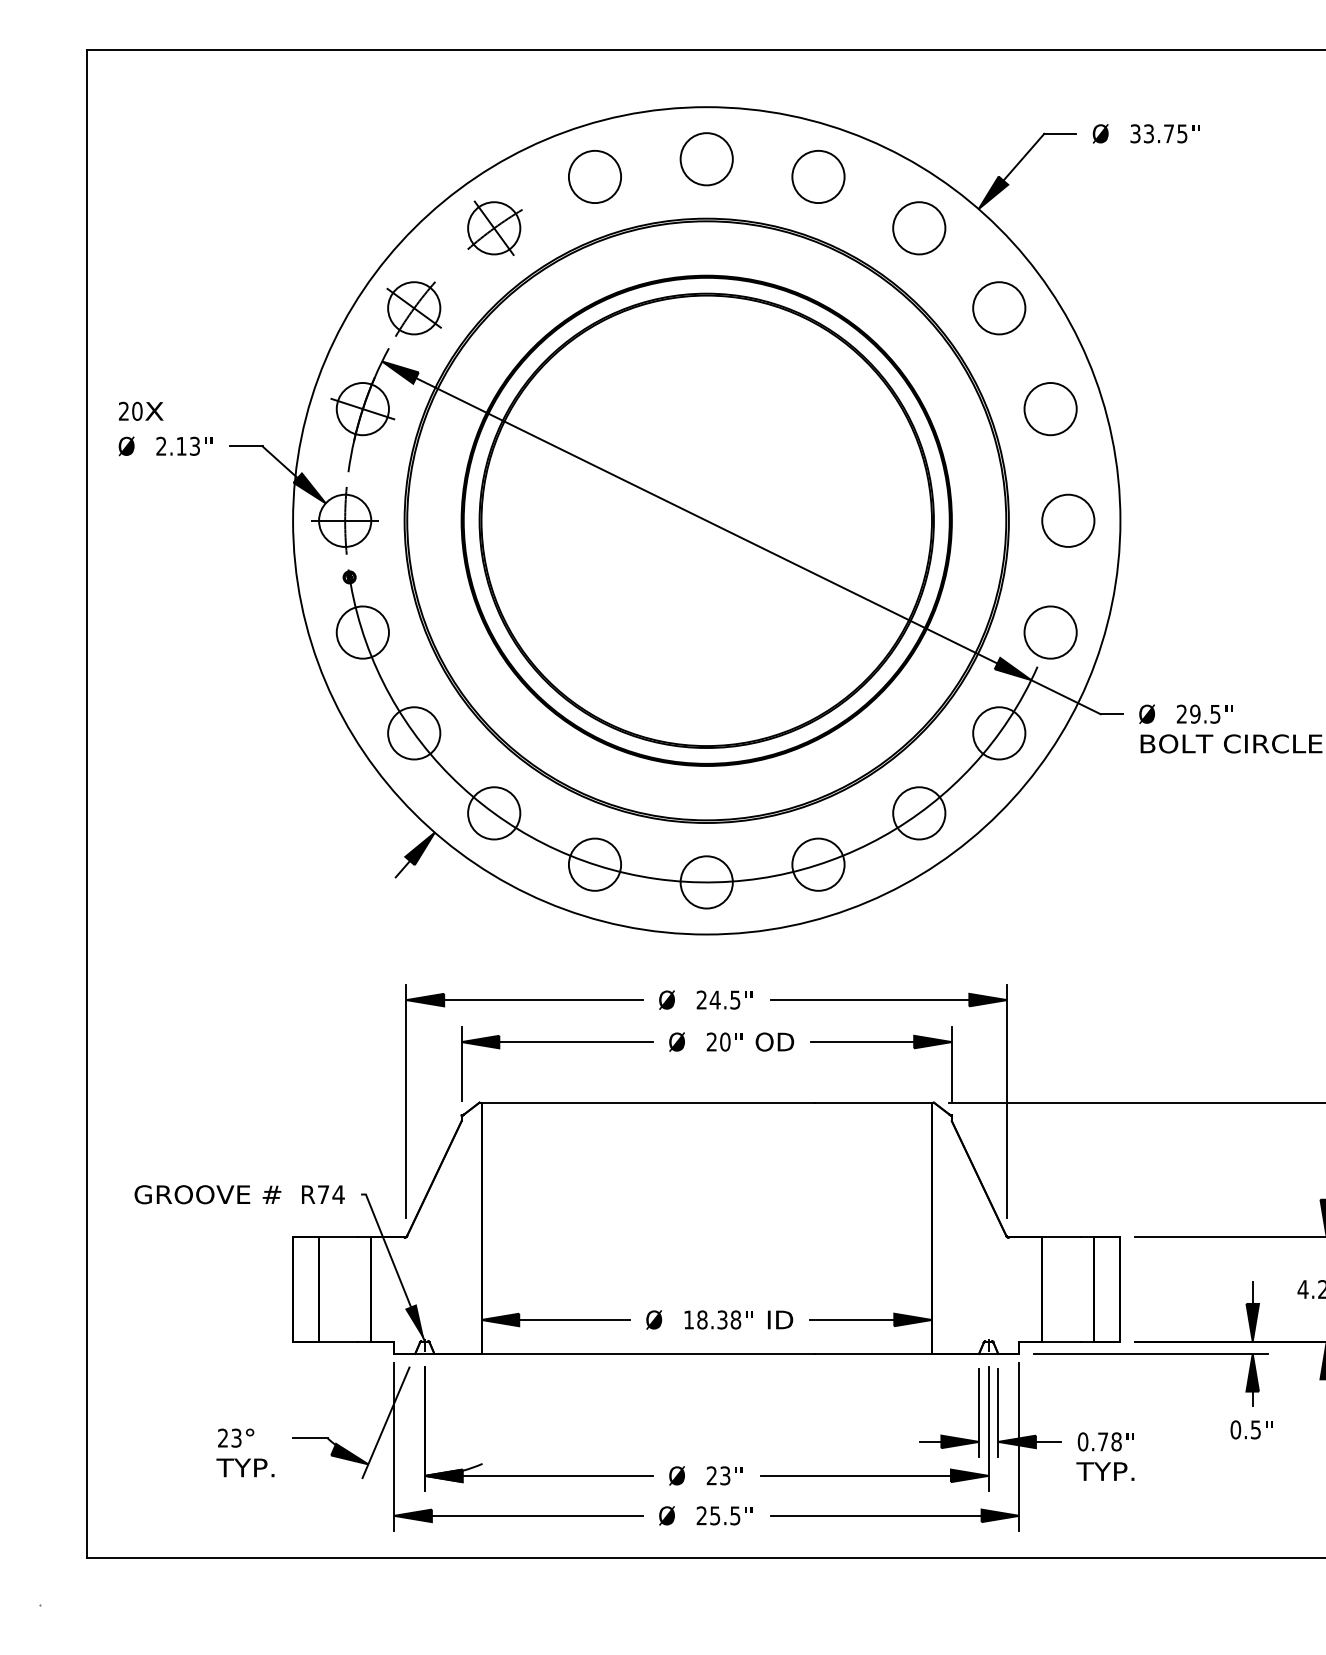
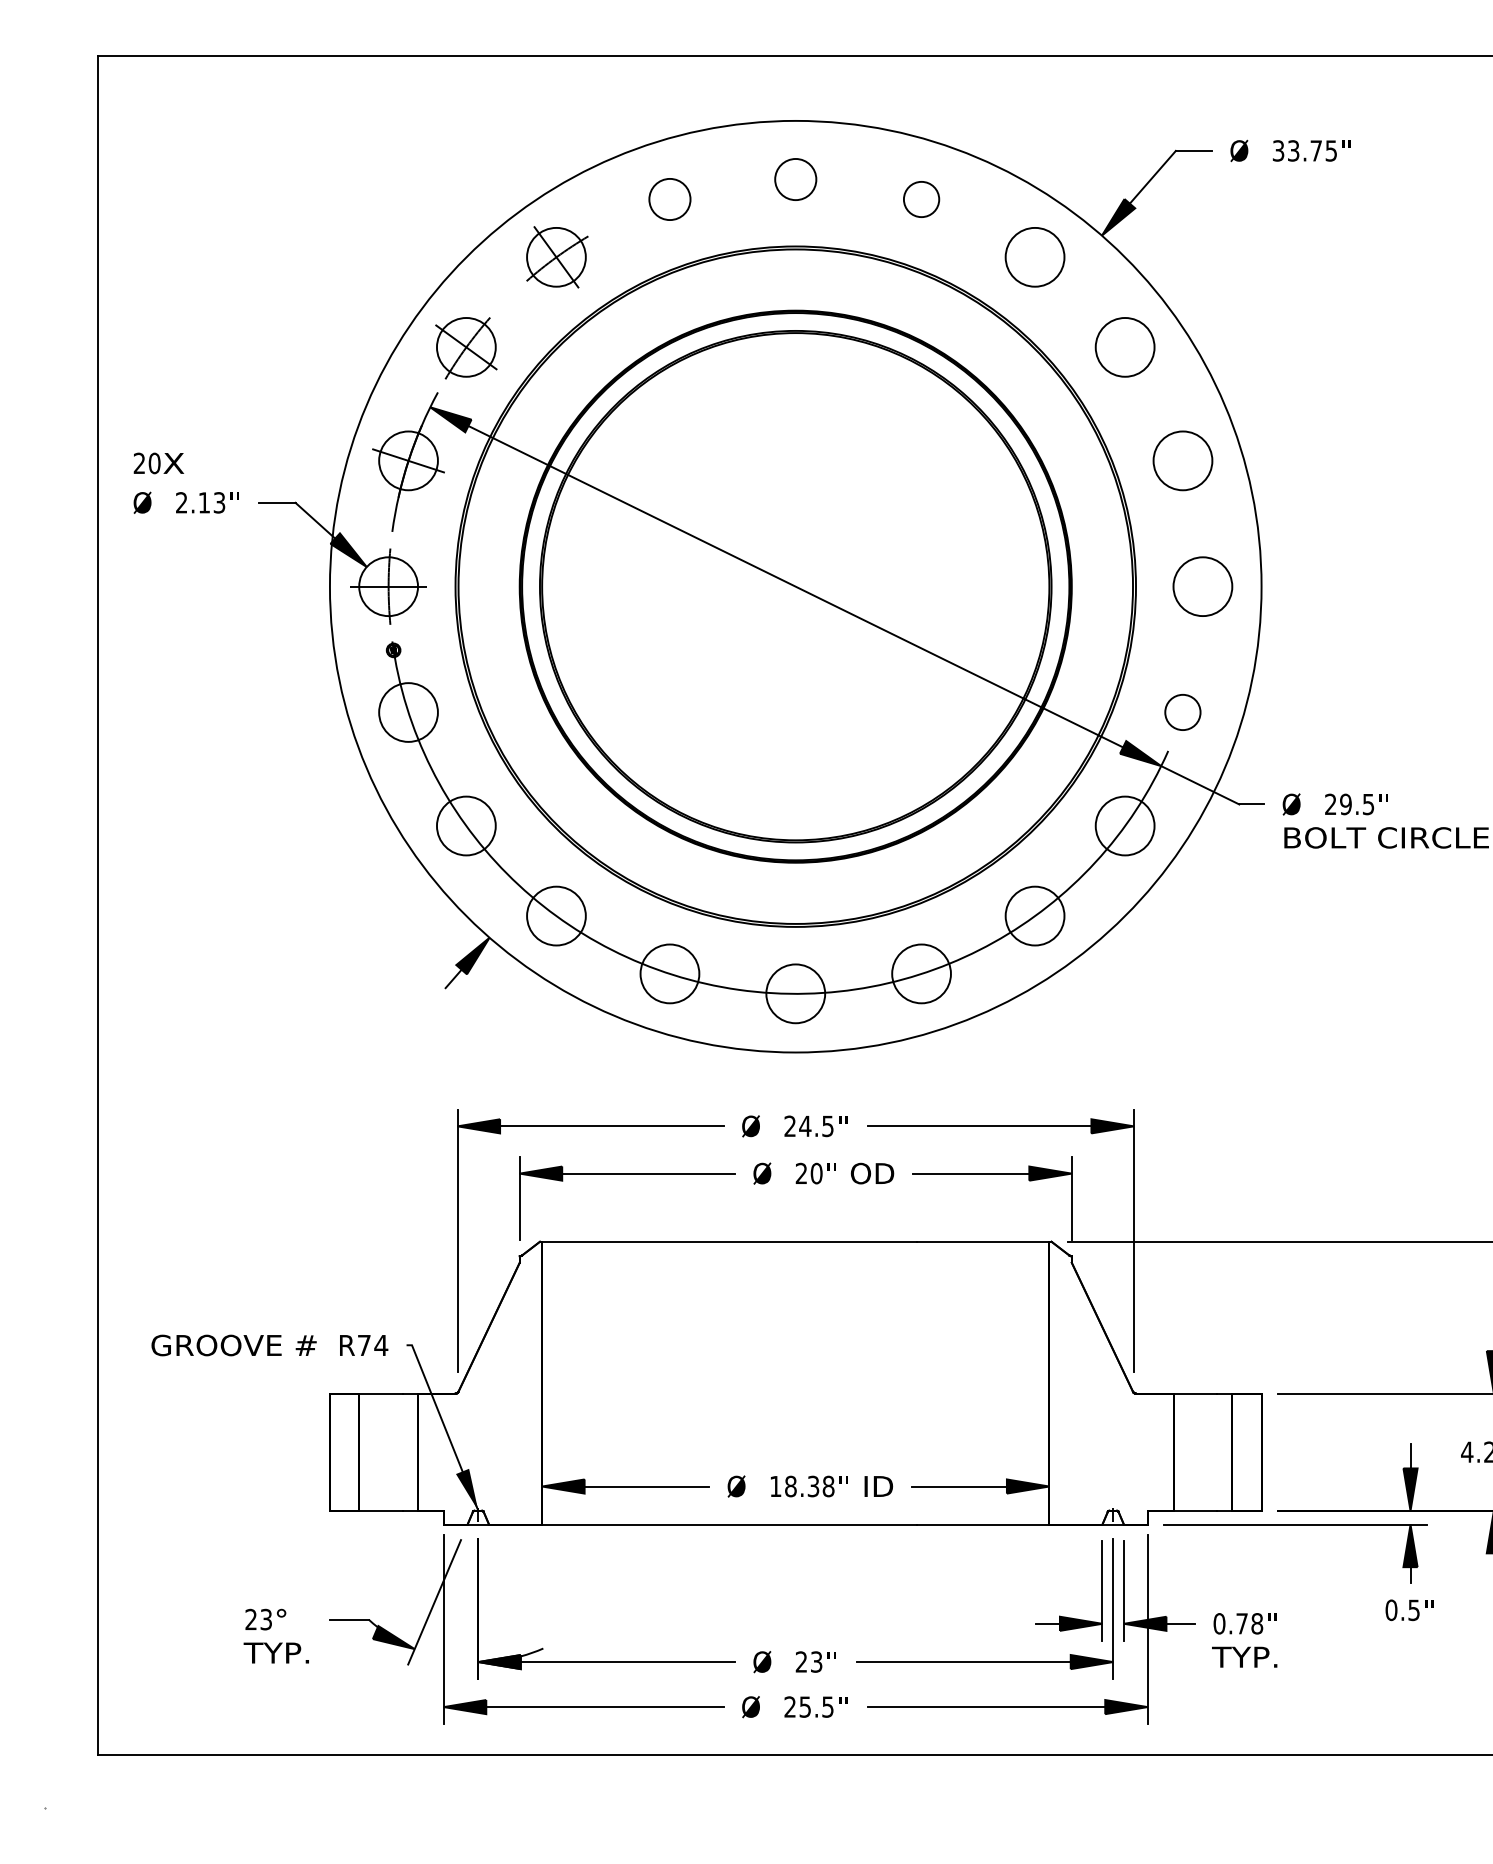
circle: (706, 159) -> (795, 179), size x0.7
circle: (594, 176) -> (669, 198), size x0.7
circle: (818, 176) -> (921, 198), size x0.6
circle: (1050, 632) -> (1182, 712), size x0.6

